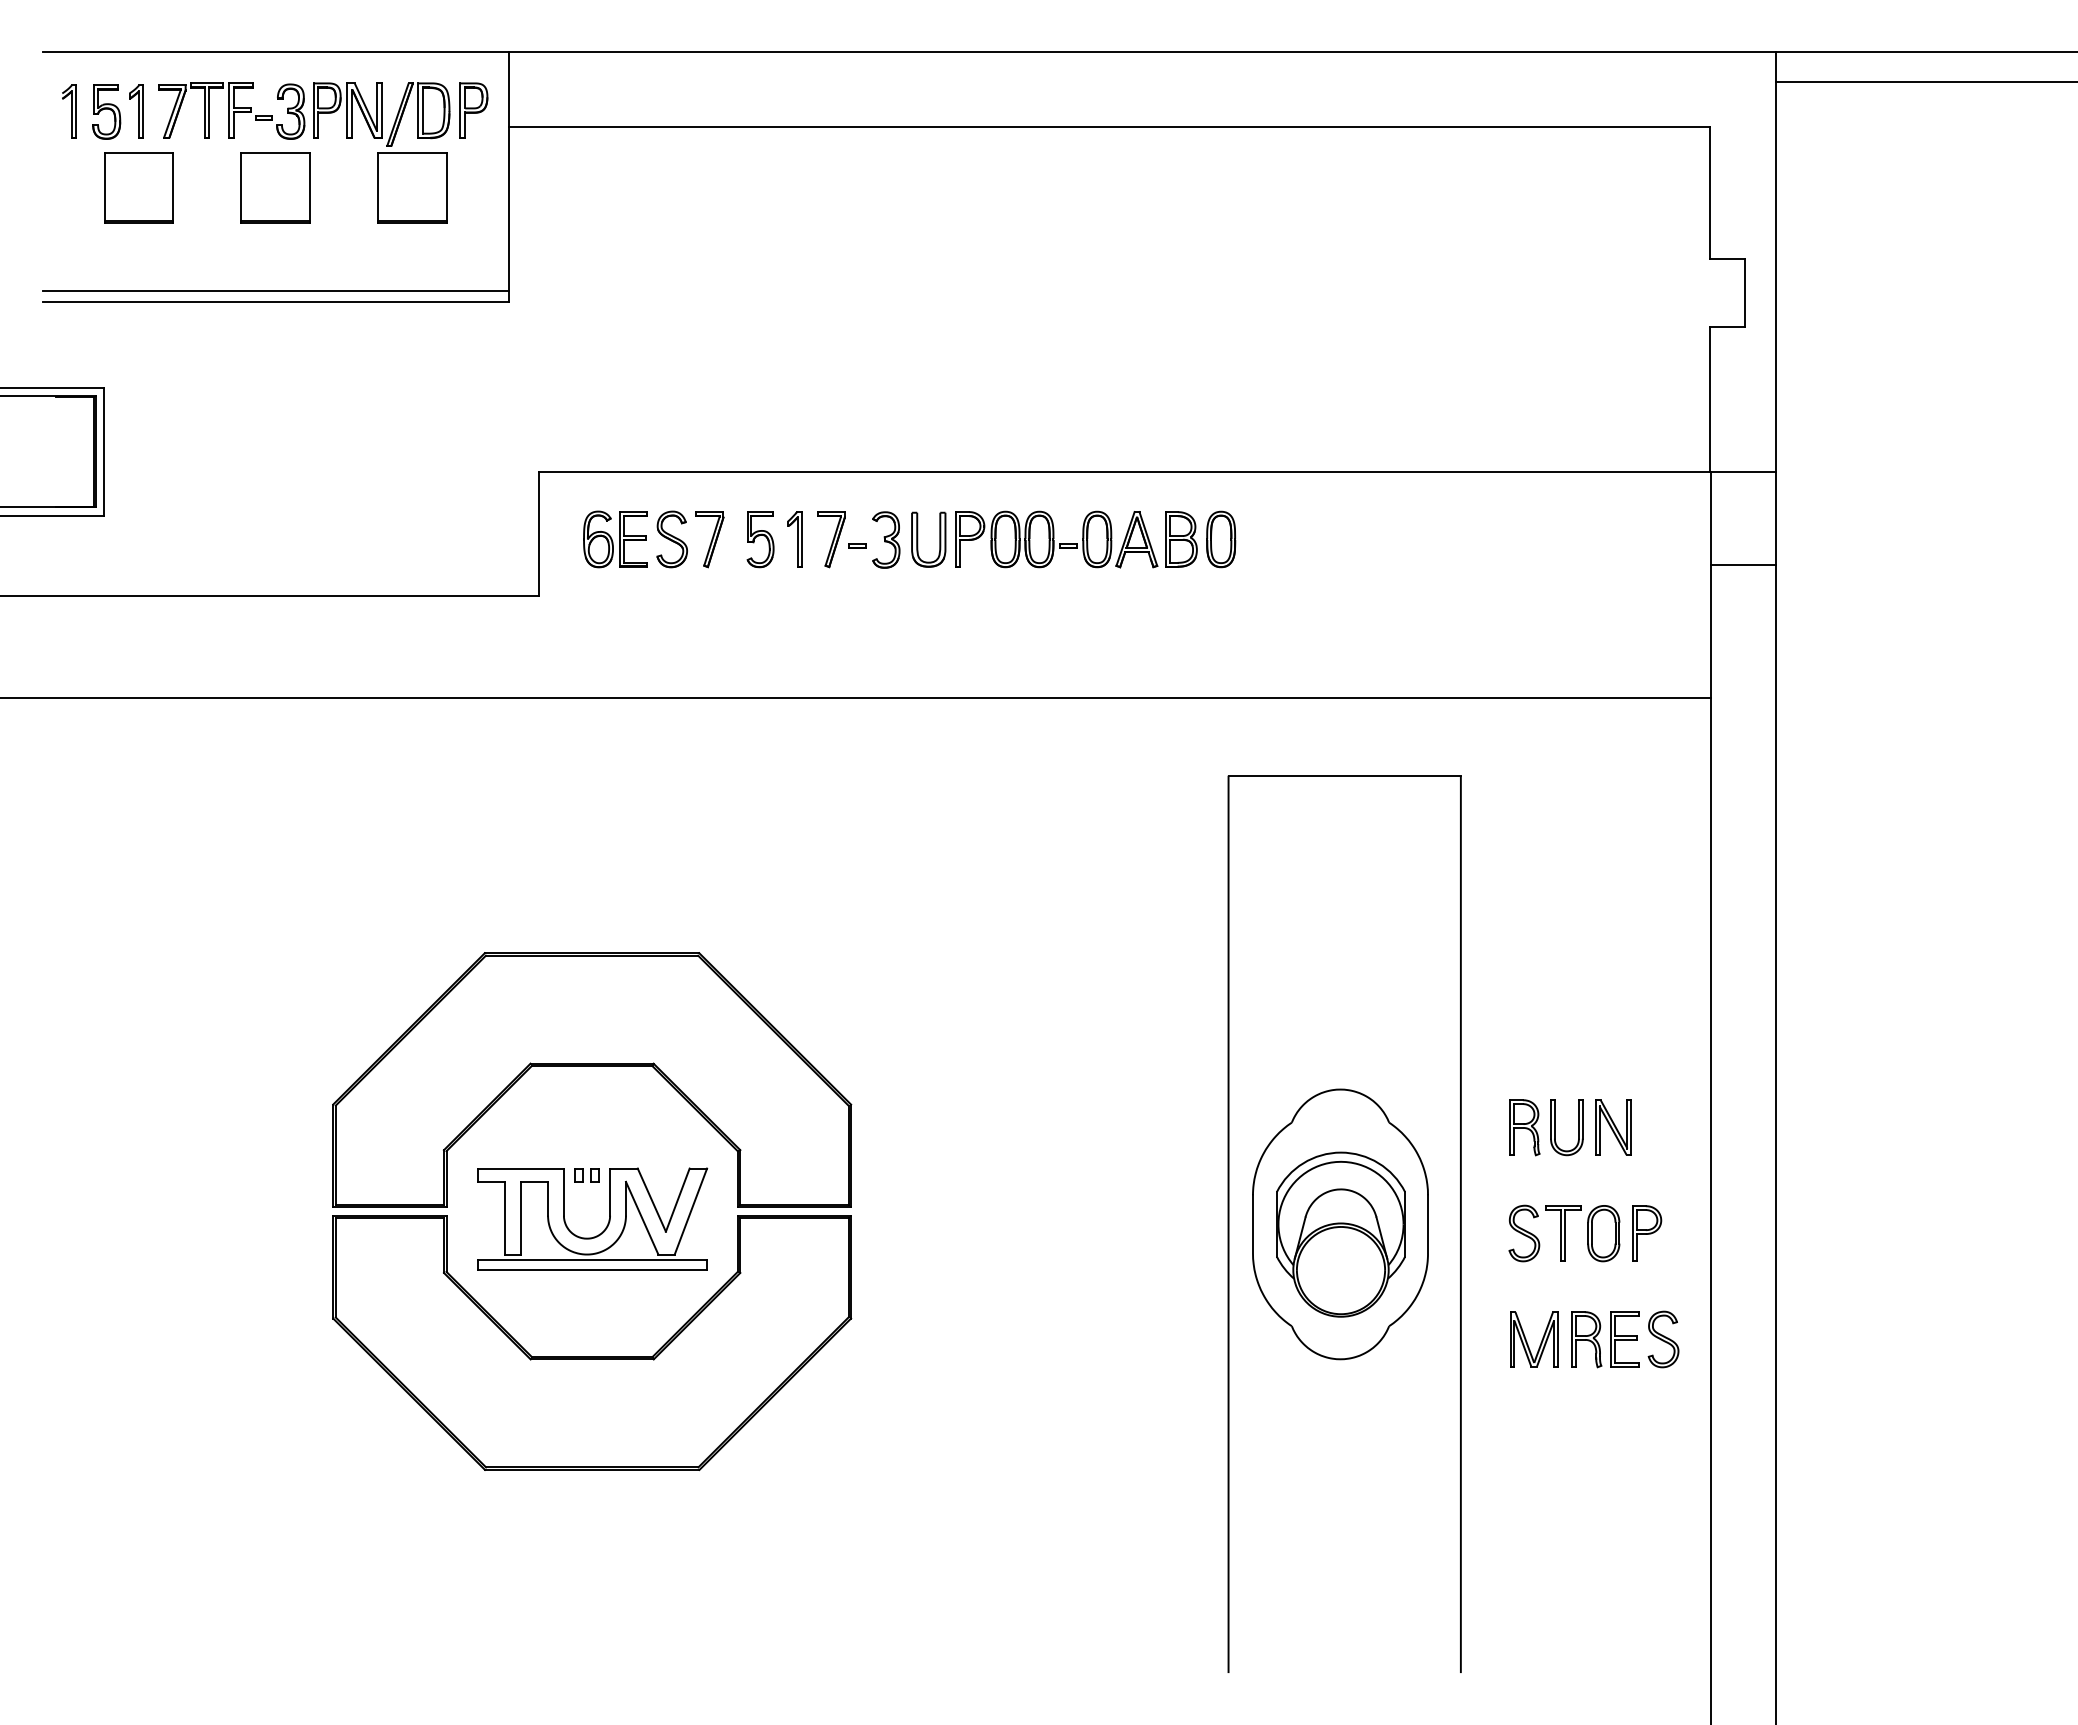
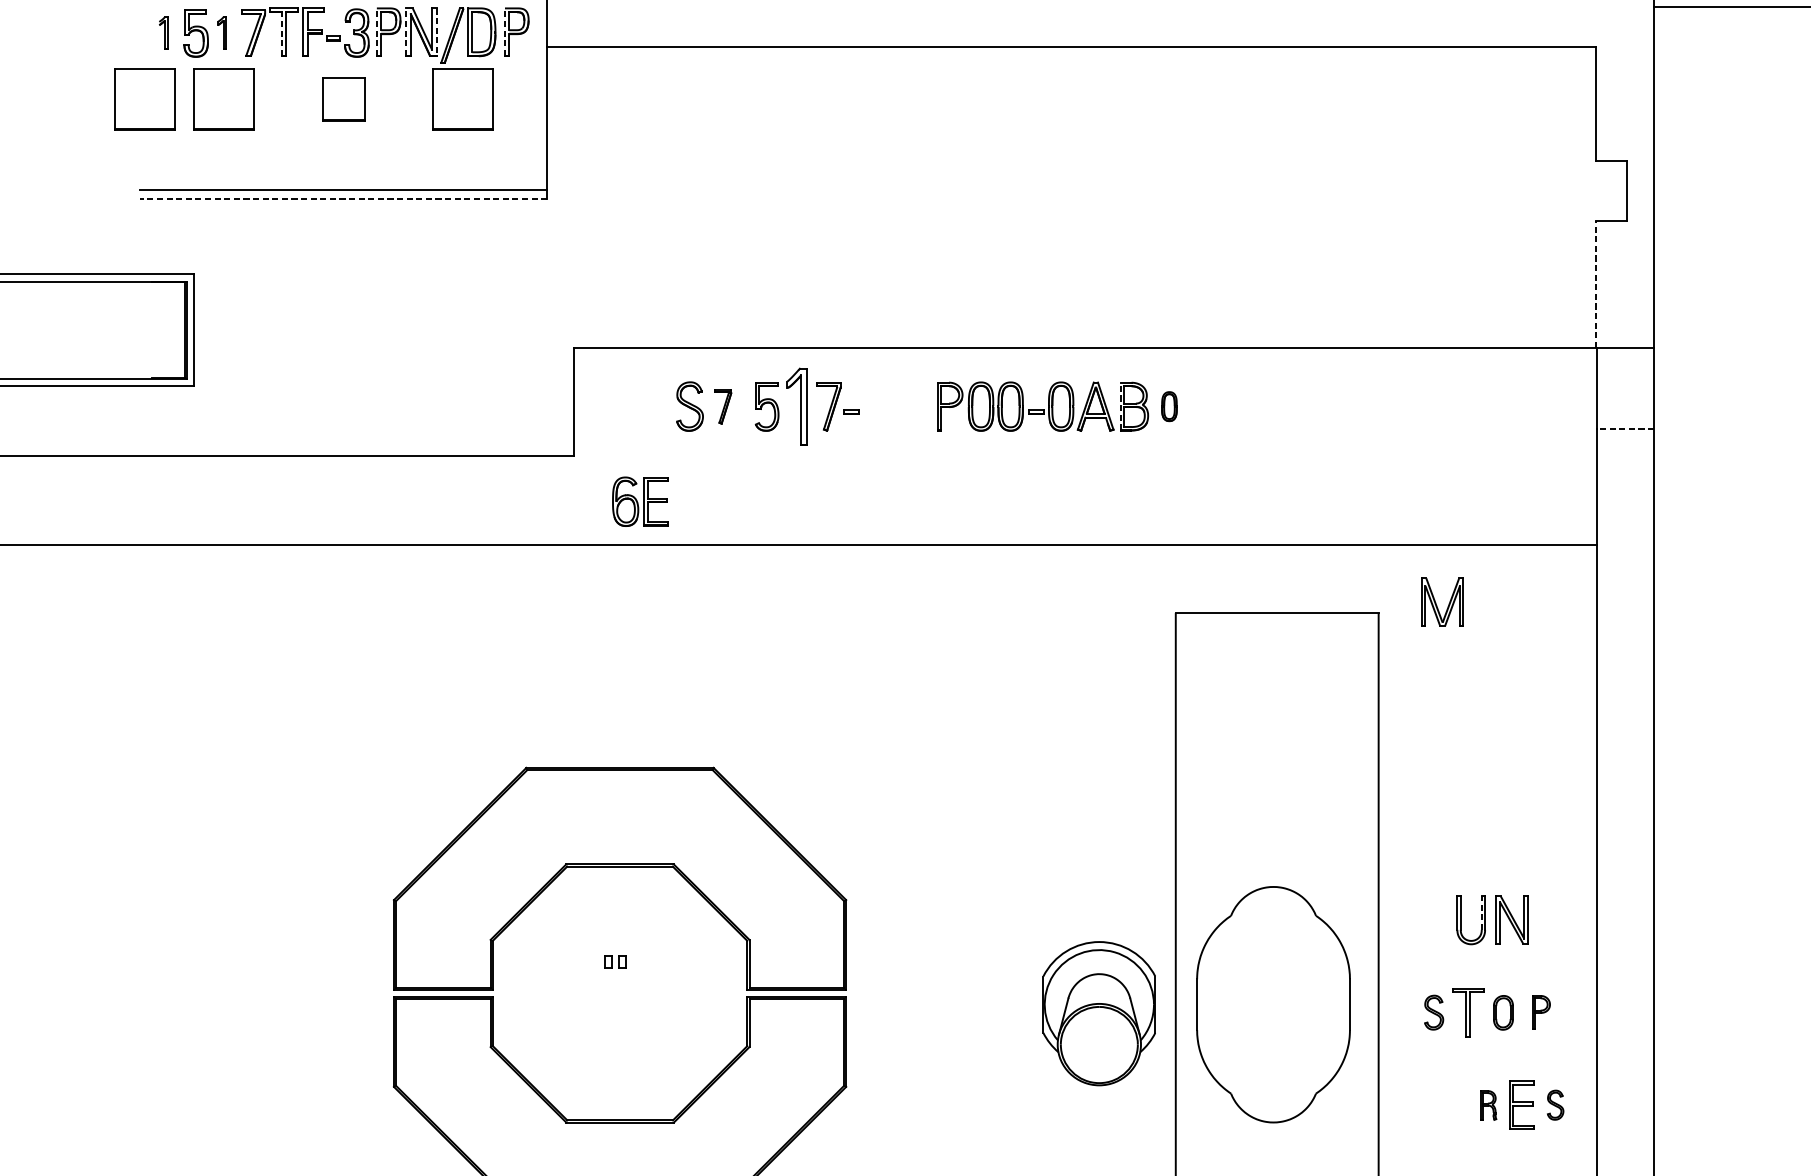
line: (313, 110) -> (376, 32), solid -> dashed
line: (347, 110) -> (406, 32), solid -> dashed
line: (460, 110) -> (505, 32), solid -> dashed
part: (69, 111) -> (163, 32), size x0.7
part: (136, 111) -> (222, 32), size x0.7
line: (381, 111) -> (436, 32), solid -> dashed
line: (204, 112) -> (281, 33), solid -> dashed
part: (47, 187) -> (144, 99), added
part: (275, 187) -> (343, 99), size x0.7
line: (275, 301) -> (343, 198), solid -> dashed
line: (1710, 399) -> (1596, 284), solid -> dashed
line: (1165, 538) -> (1120, 405), solid -> dashed
part: (615, 539) -> (640, 501), moved
part: (709, 539) -> (722, 406), size x0.7
part: (794, 539) -> (796, 406), size x1.6
part: (886, 539) -> (877, 406), removed
part: (918, 539) -> (905, 406), removed
part: (1221, 539) -> (1169, 406), size x0.6
line: (1743, 564) -> (1625, 428), solid -> dashed
line: (1578, 1118) -> (1481, 912), solid -> dashed
part: (1524, 1127) -> (1434, 920), removed
part: (606, 1225) -> (632, 1005), removed
part: (1524, 1233) -> (1434, 1012), size x0.7
part: (1603, 1233) -> (1503, 1012), size x0.7
part: (1647, 1233) -> (1541, 1012), size x0.7
part: (1340, 1234) -> (1098, 1013), moved
part: (1586, 1339) -> (1488, 1105), size x0.6
part: (1663, 1339) -> (1555, 1105), size x0.6
part: (1540, 1342) -> (1448, 604), moved

